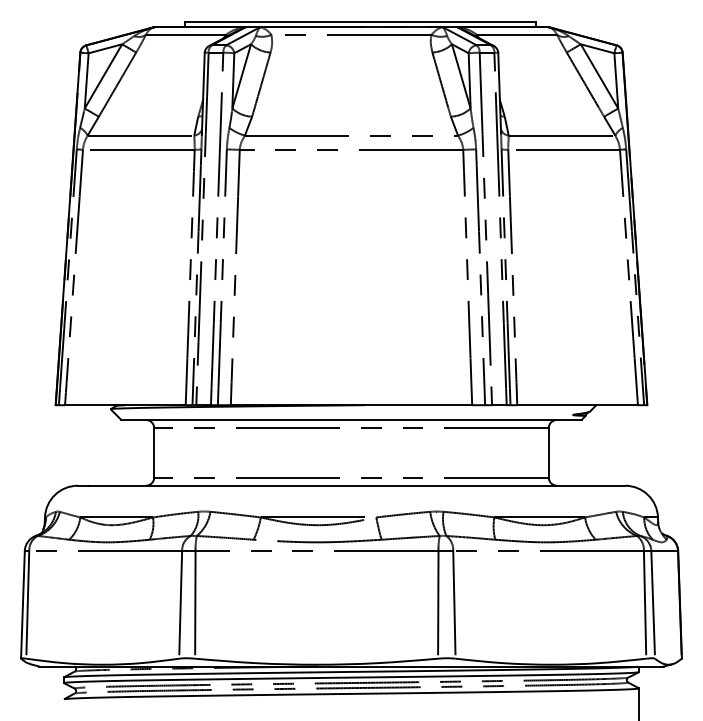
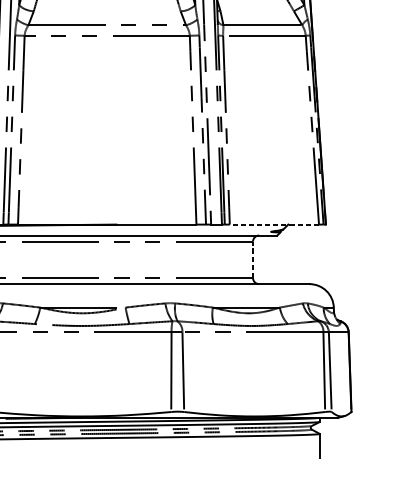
line: (577, 405) -> (274, 224), solid -> dashed
line: (548, 452) -> (252, 259), solid -> dashed

